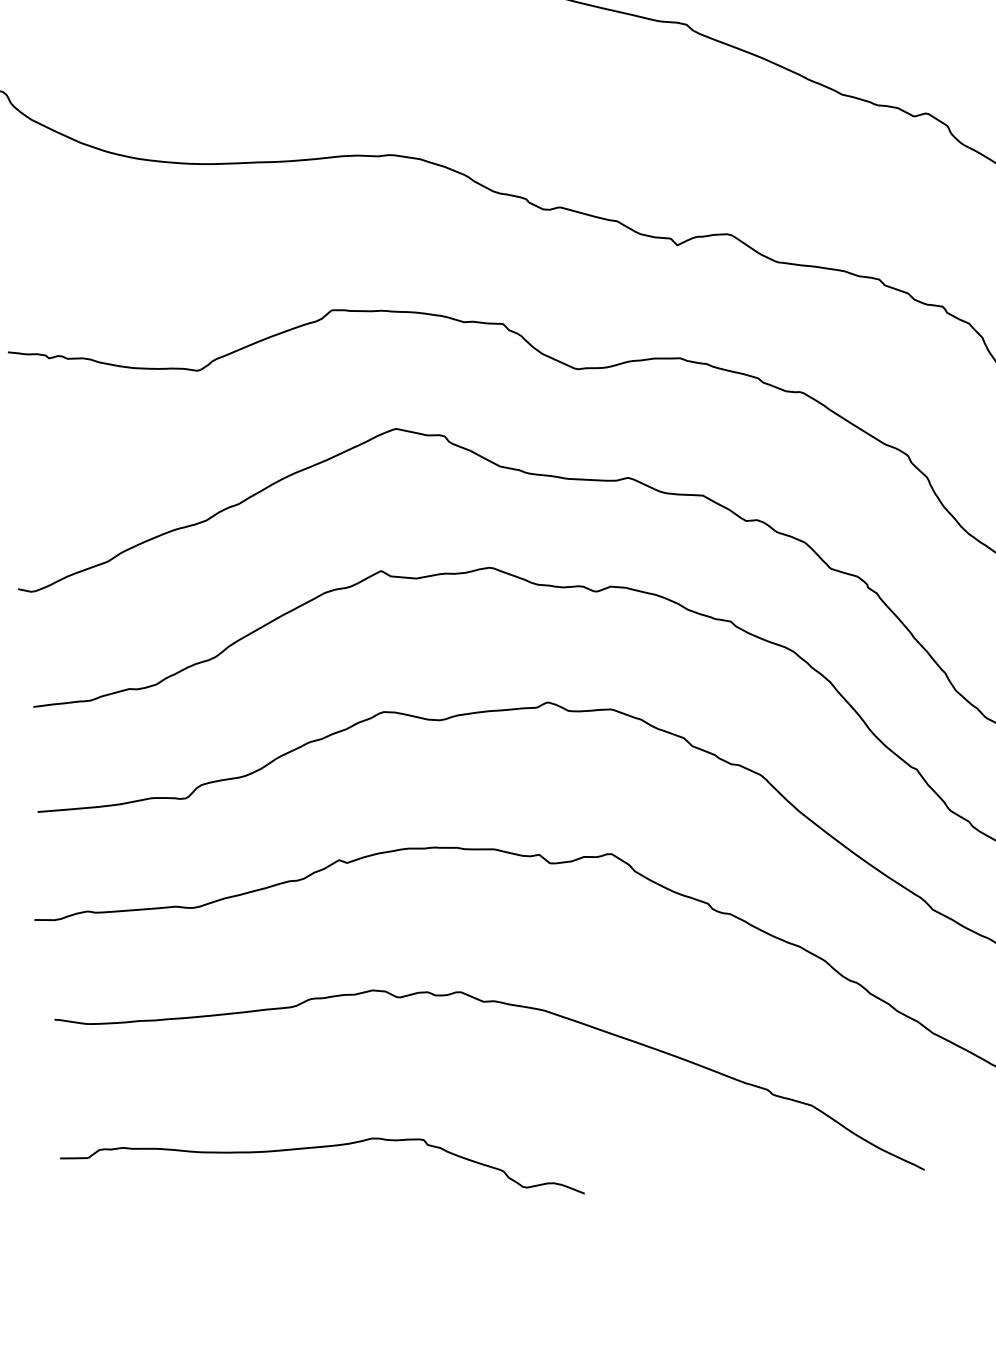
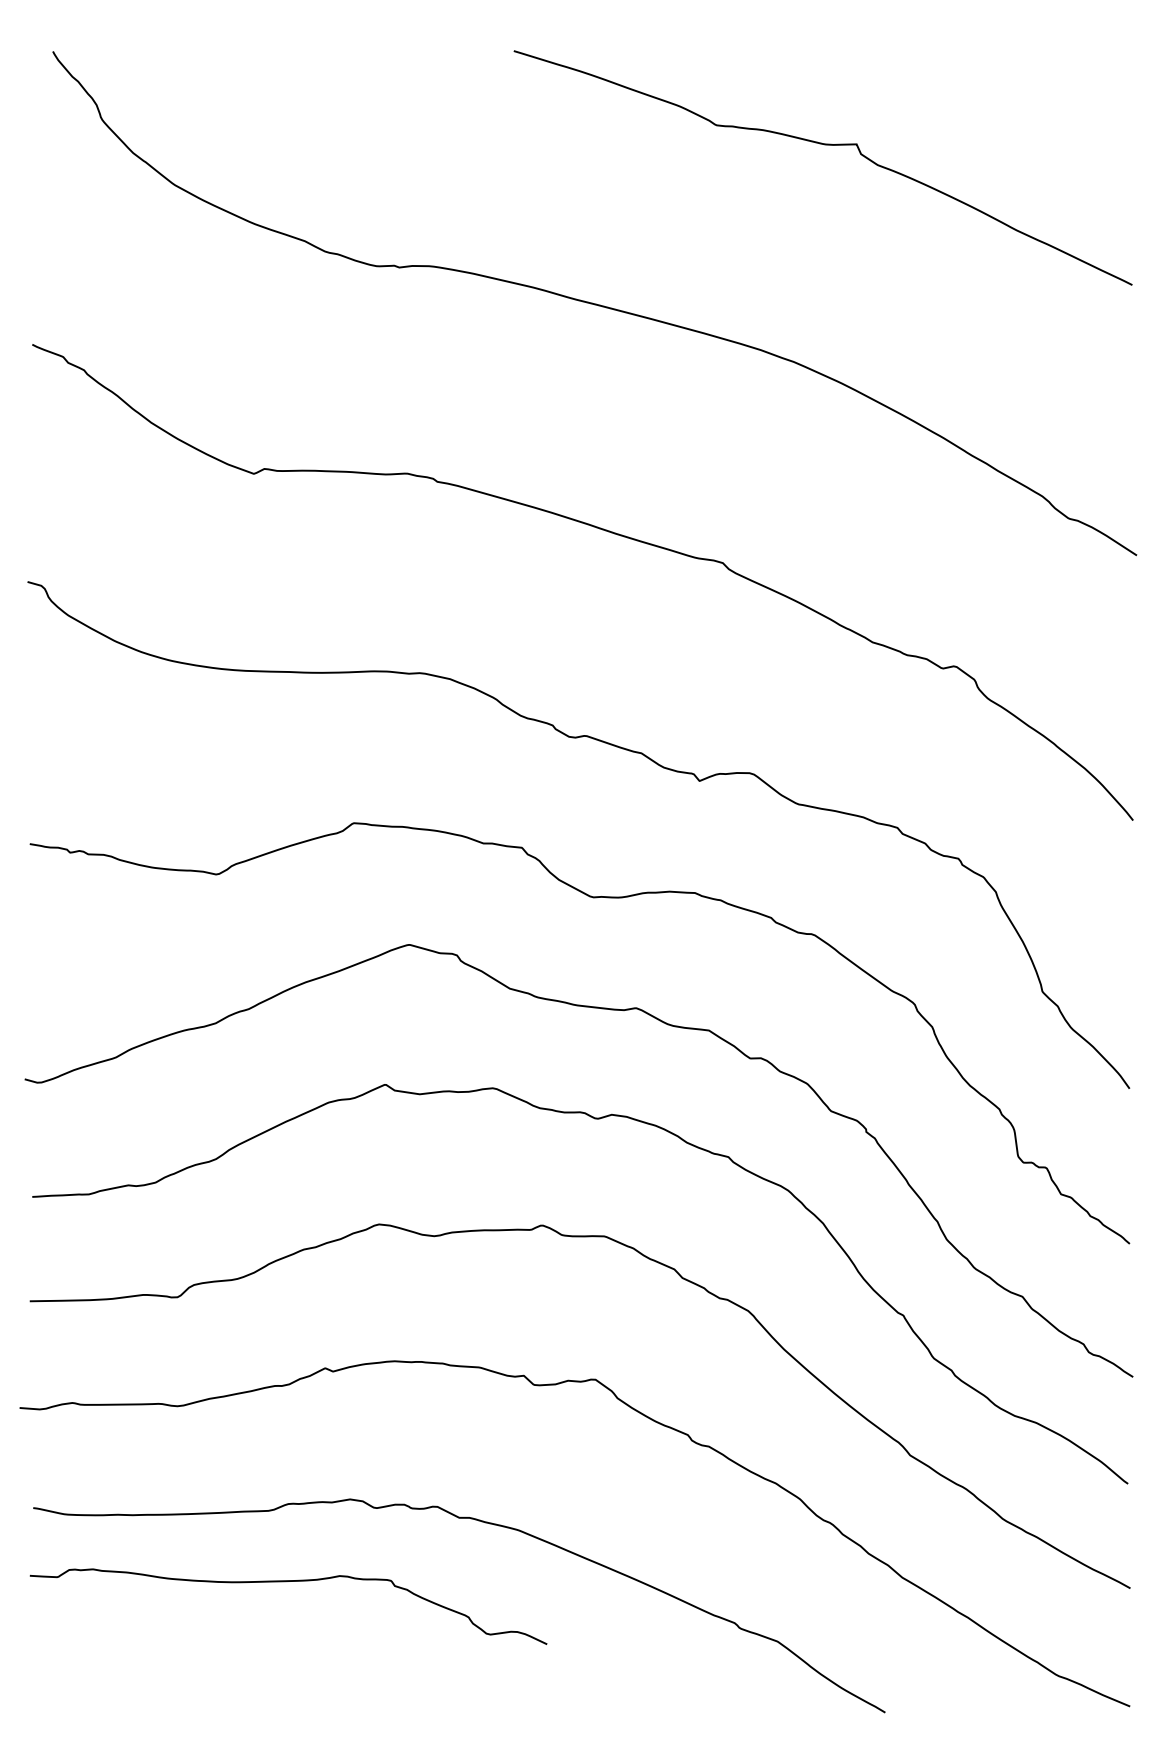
curve: (318, 1148) -> (286, 1582), moved

